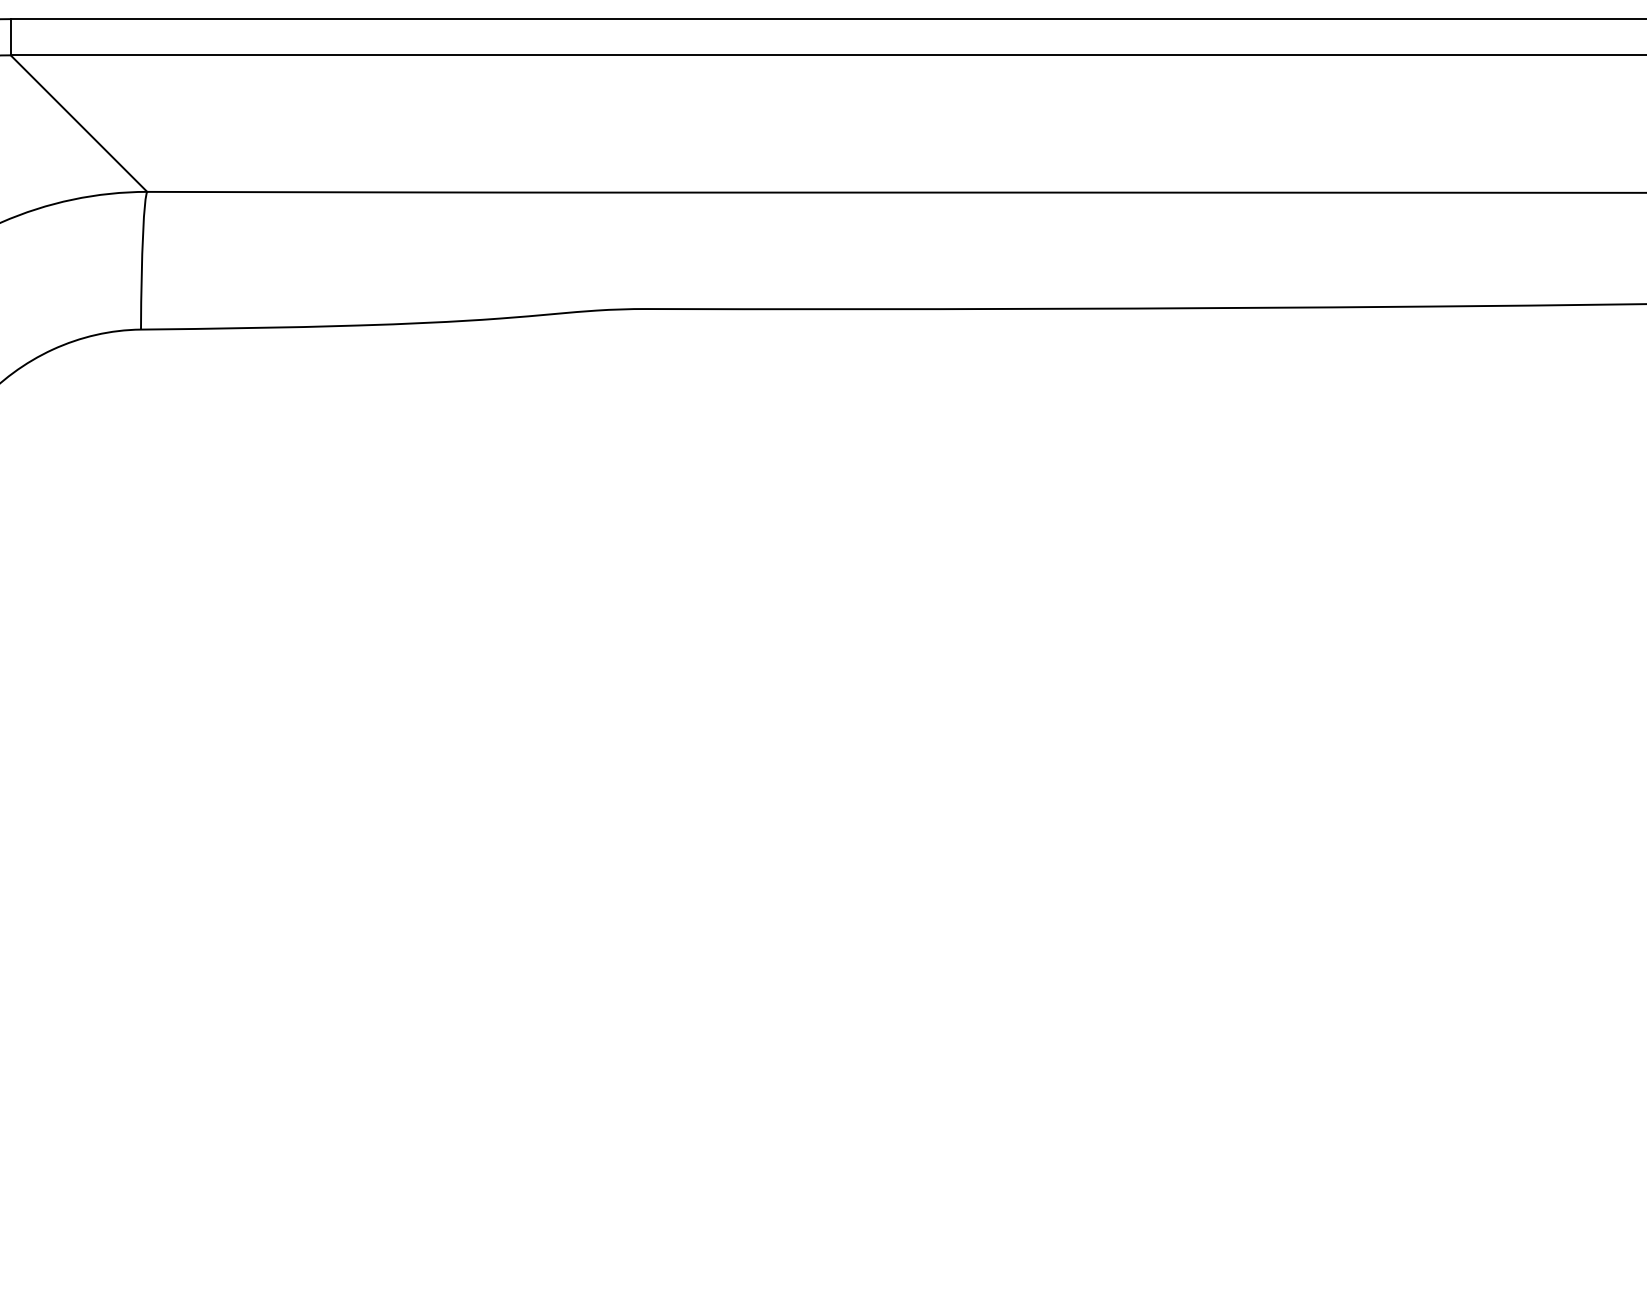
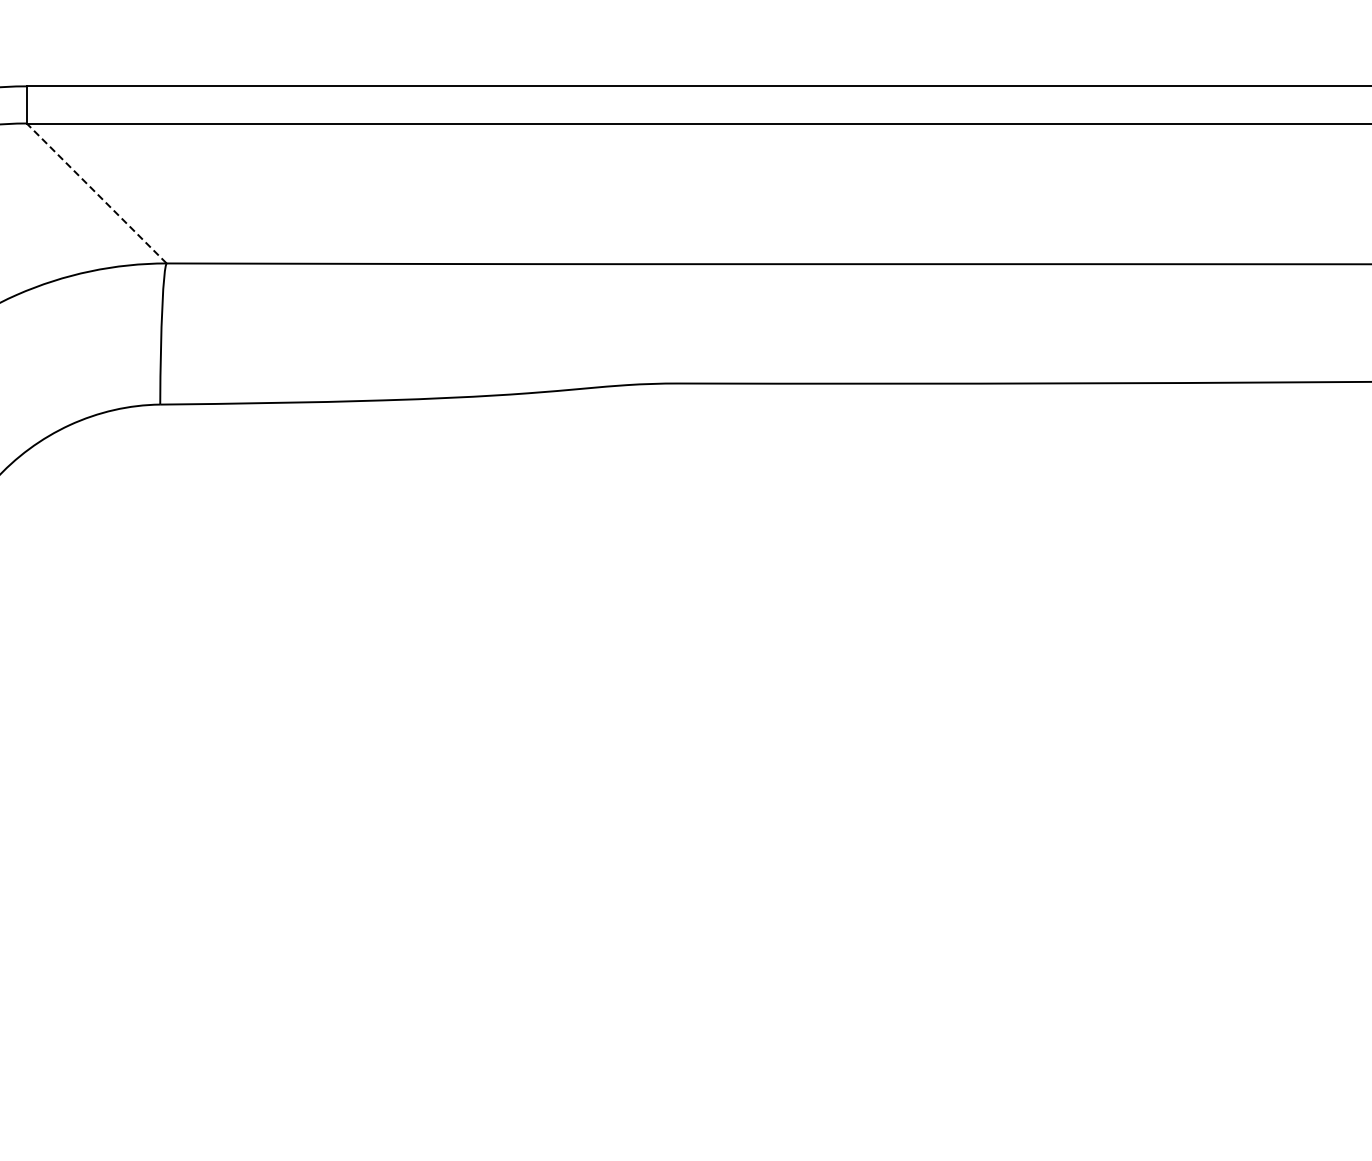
line: (79, 123) -> (97, 193), solid -> dashed

